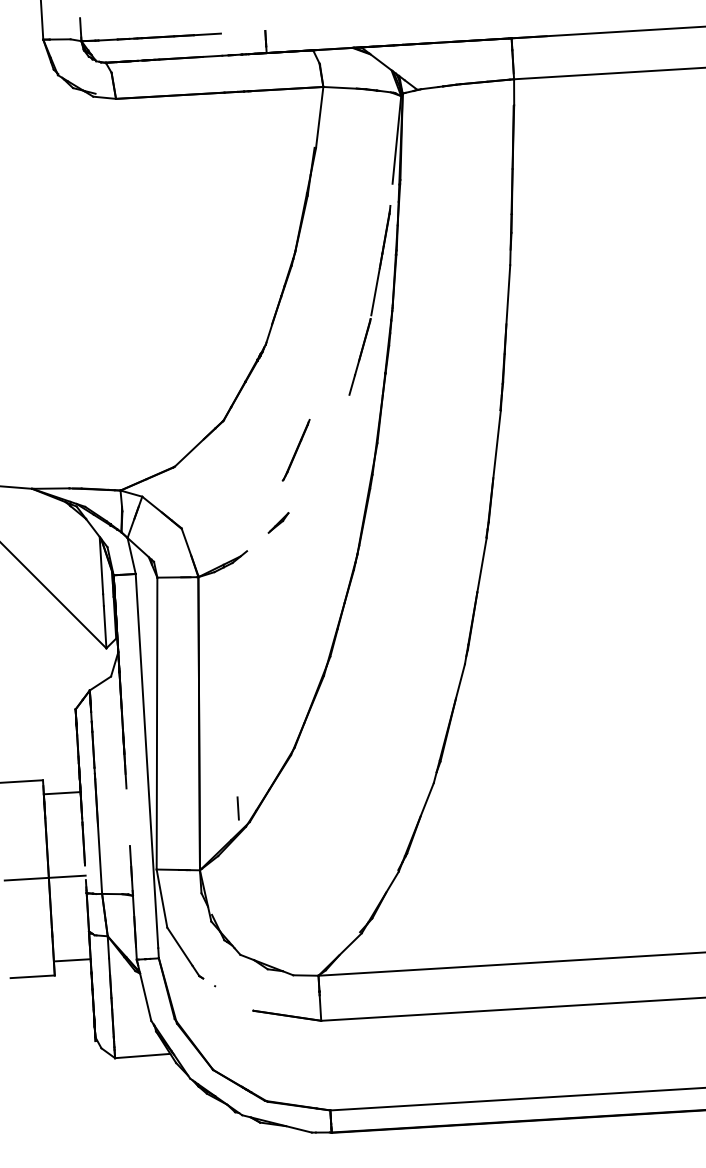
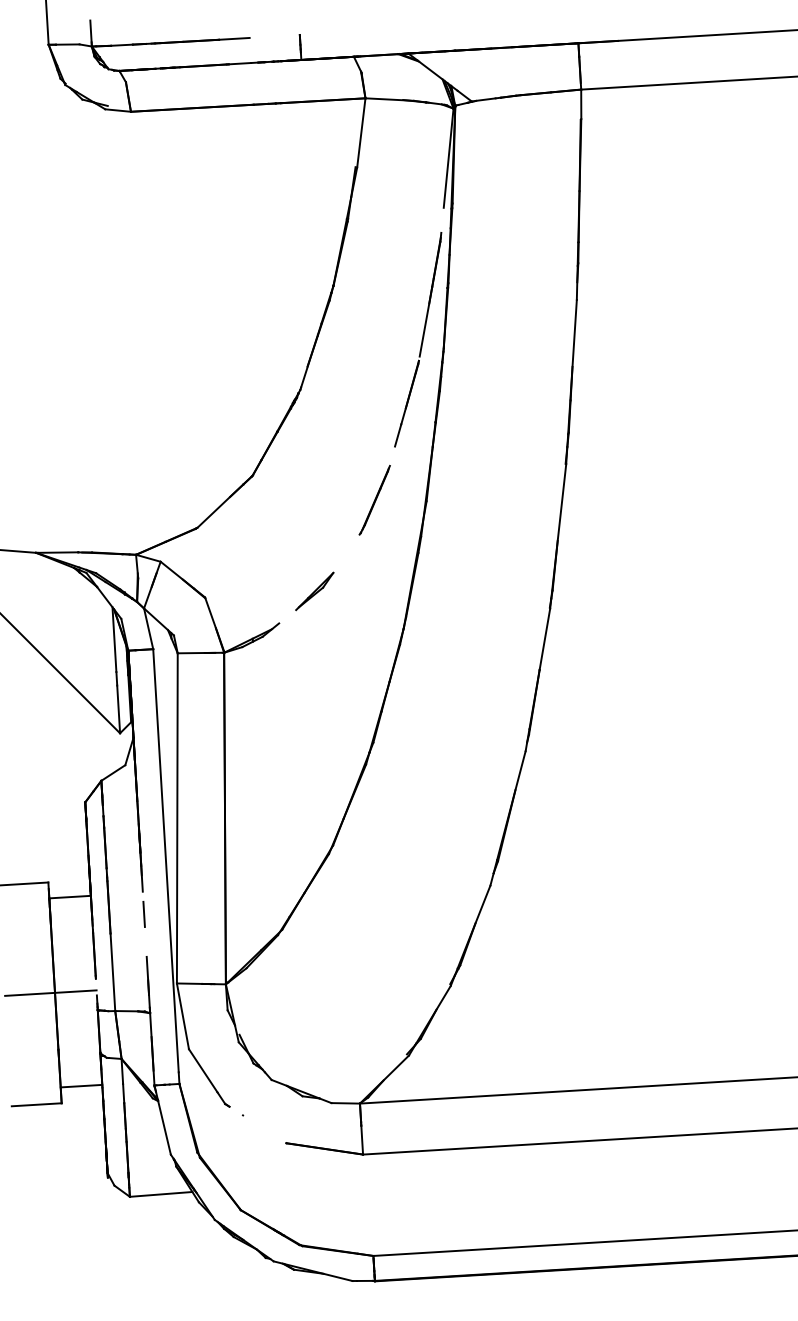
line: (295, 449) -> (374, 499), moved
part: (278, 522) -> (314, 591), size x1.67
line: (237, 808) -> (143, 914), moved

